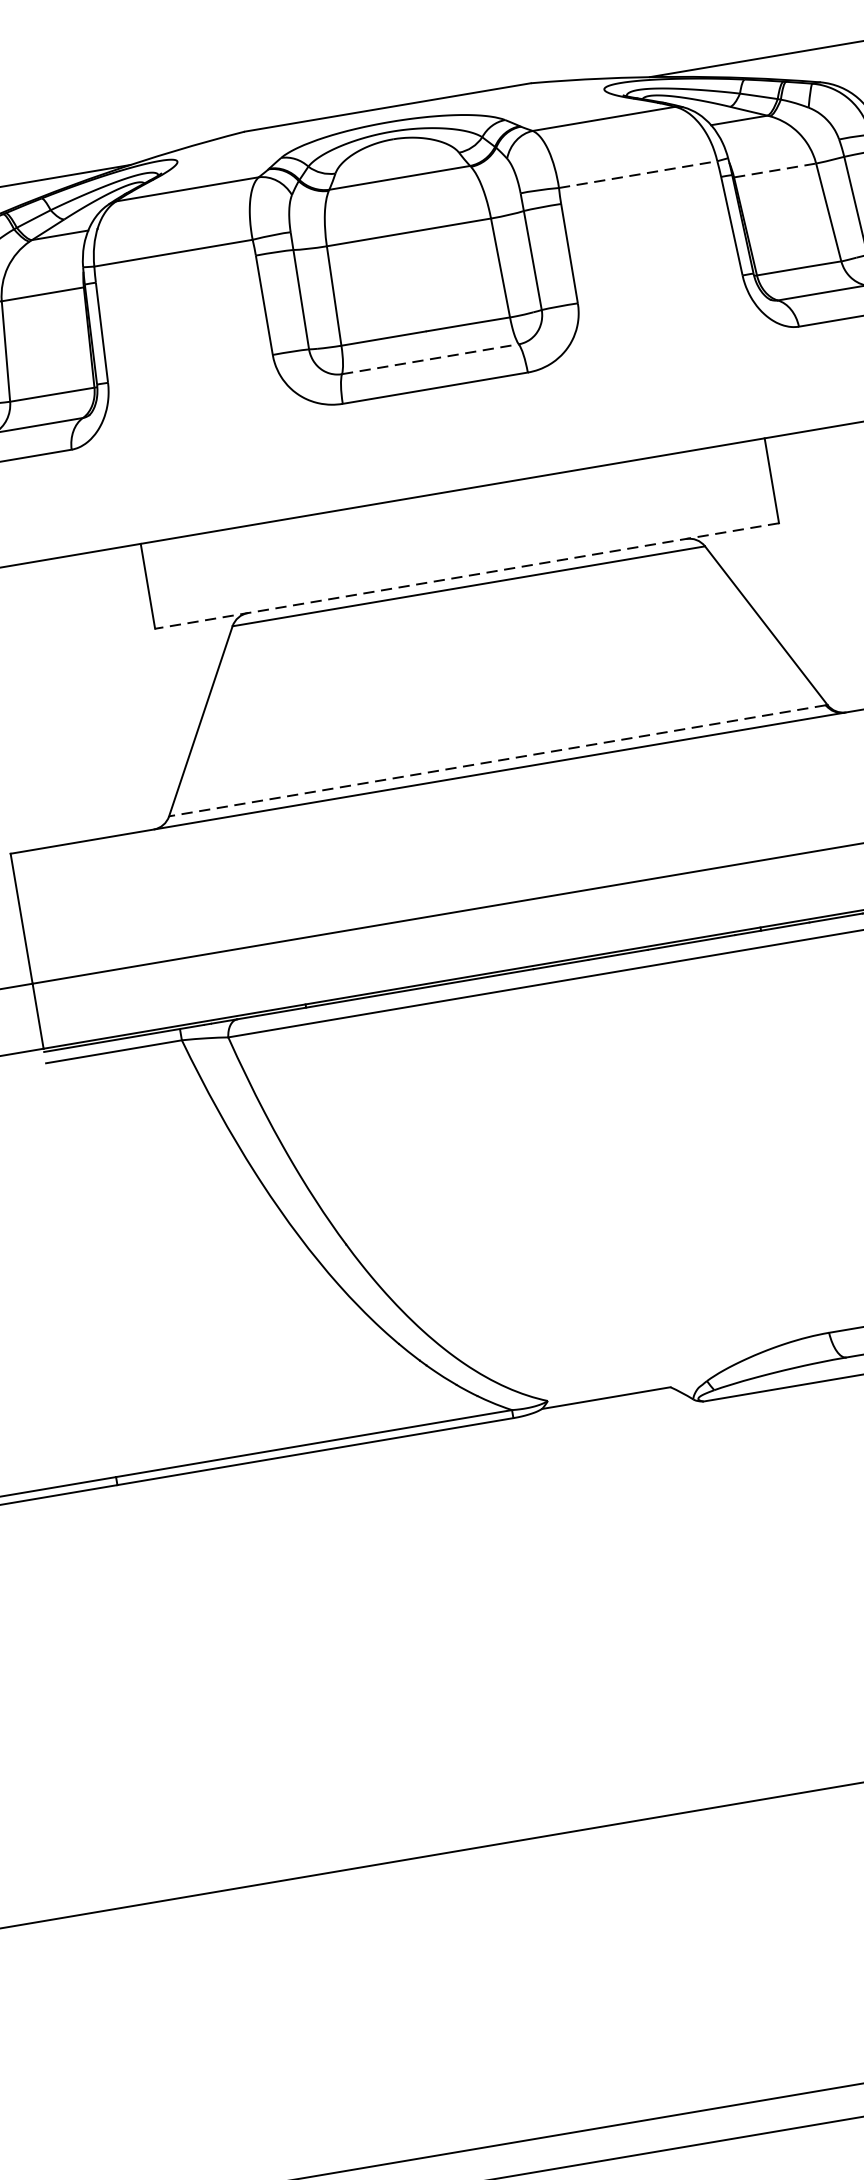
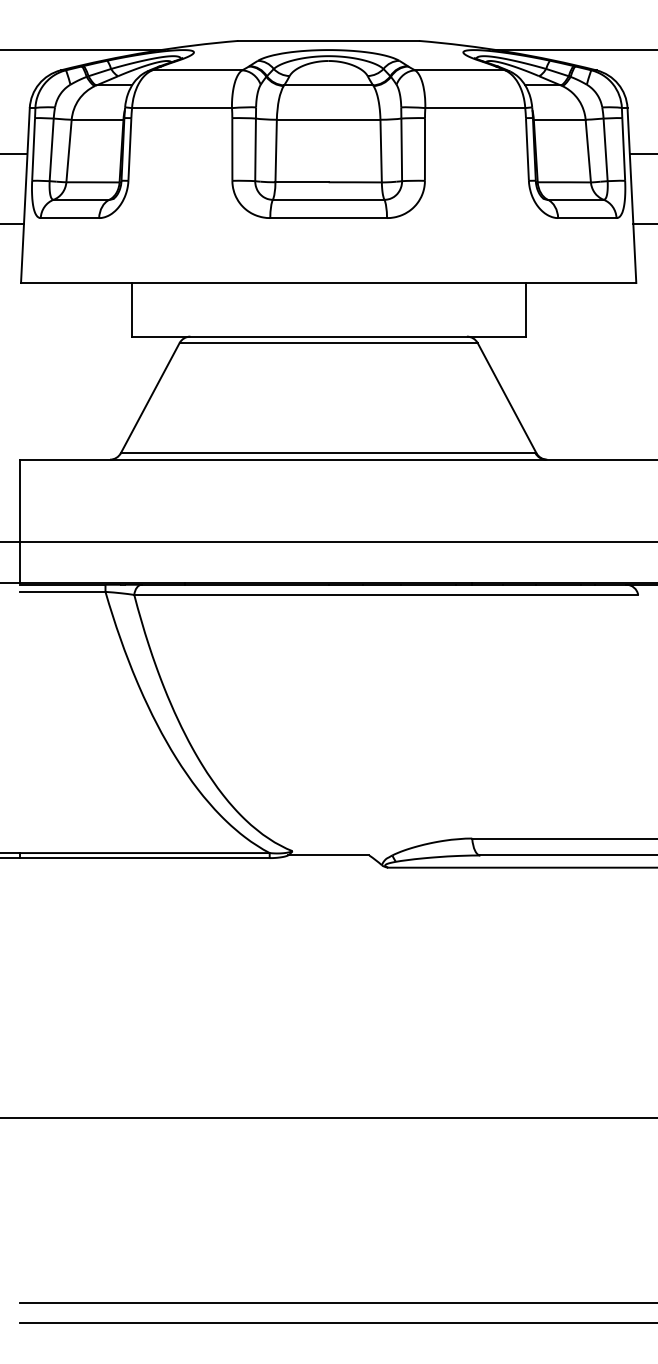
line: (774, 170) -> (559, 119), dashed -> solid
line: (638, 175) -> (475, 108), dashed -> solid
line: (430, 358) -> (328, 199), dashed -> solid
line: (466, 575) -> (328, 336), dashed -> solid
line: (496, 761) -> (327, 453), dashed -> solid

